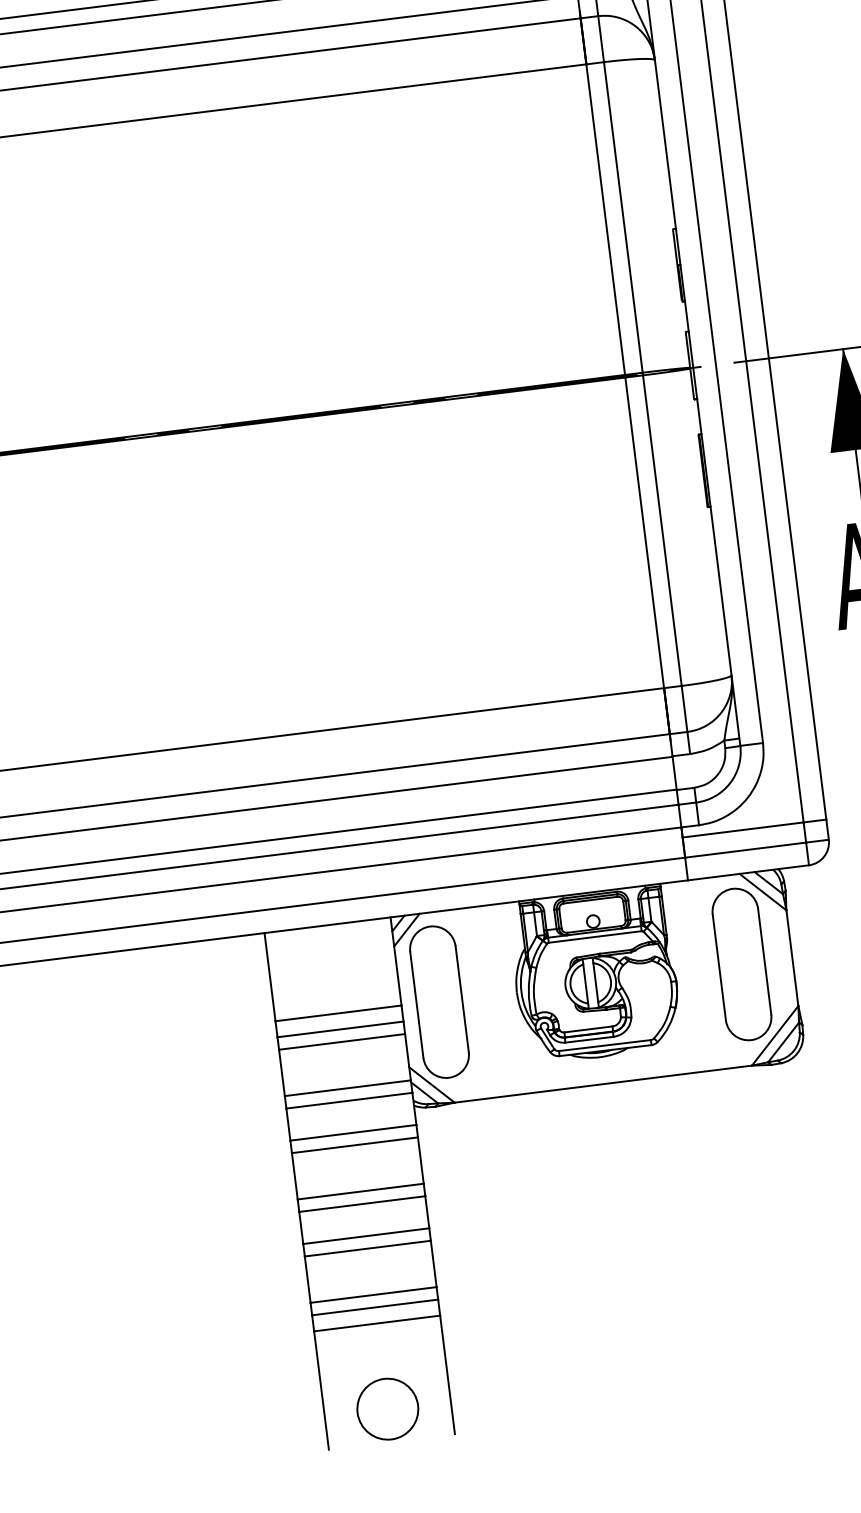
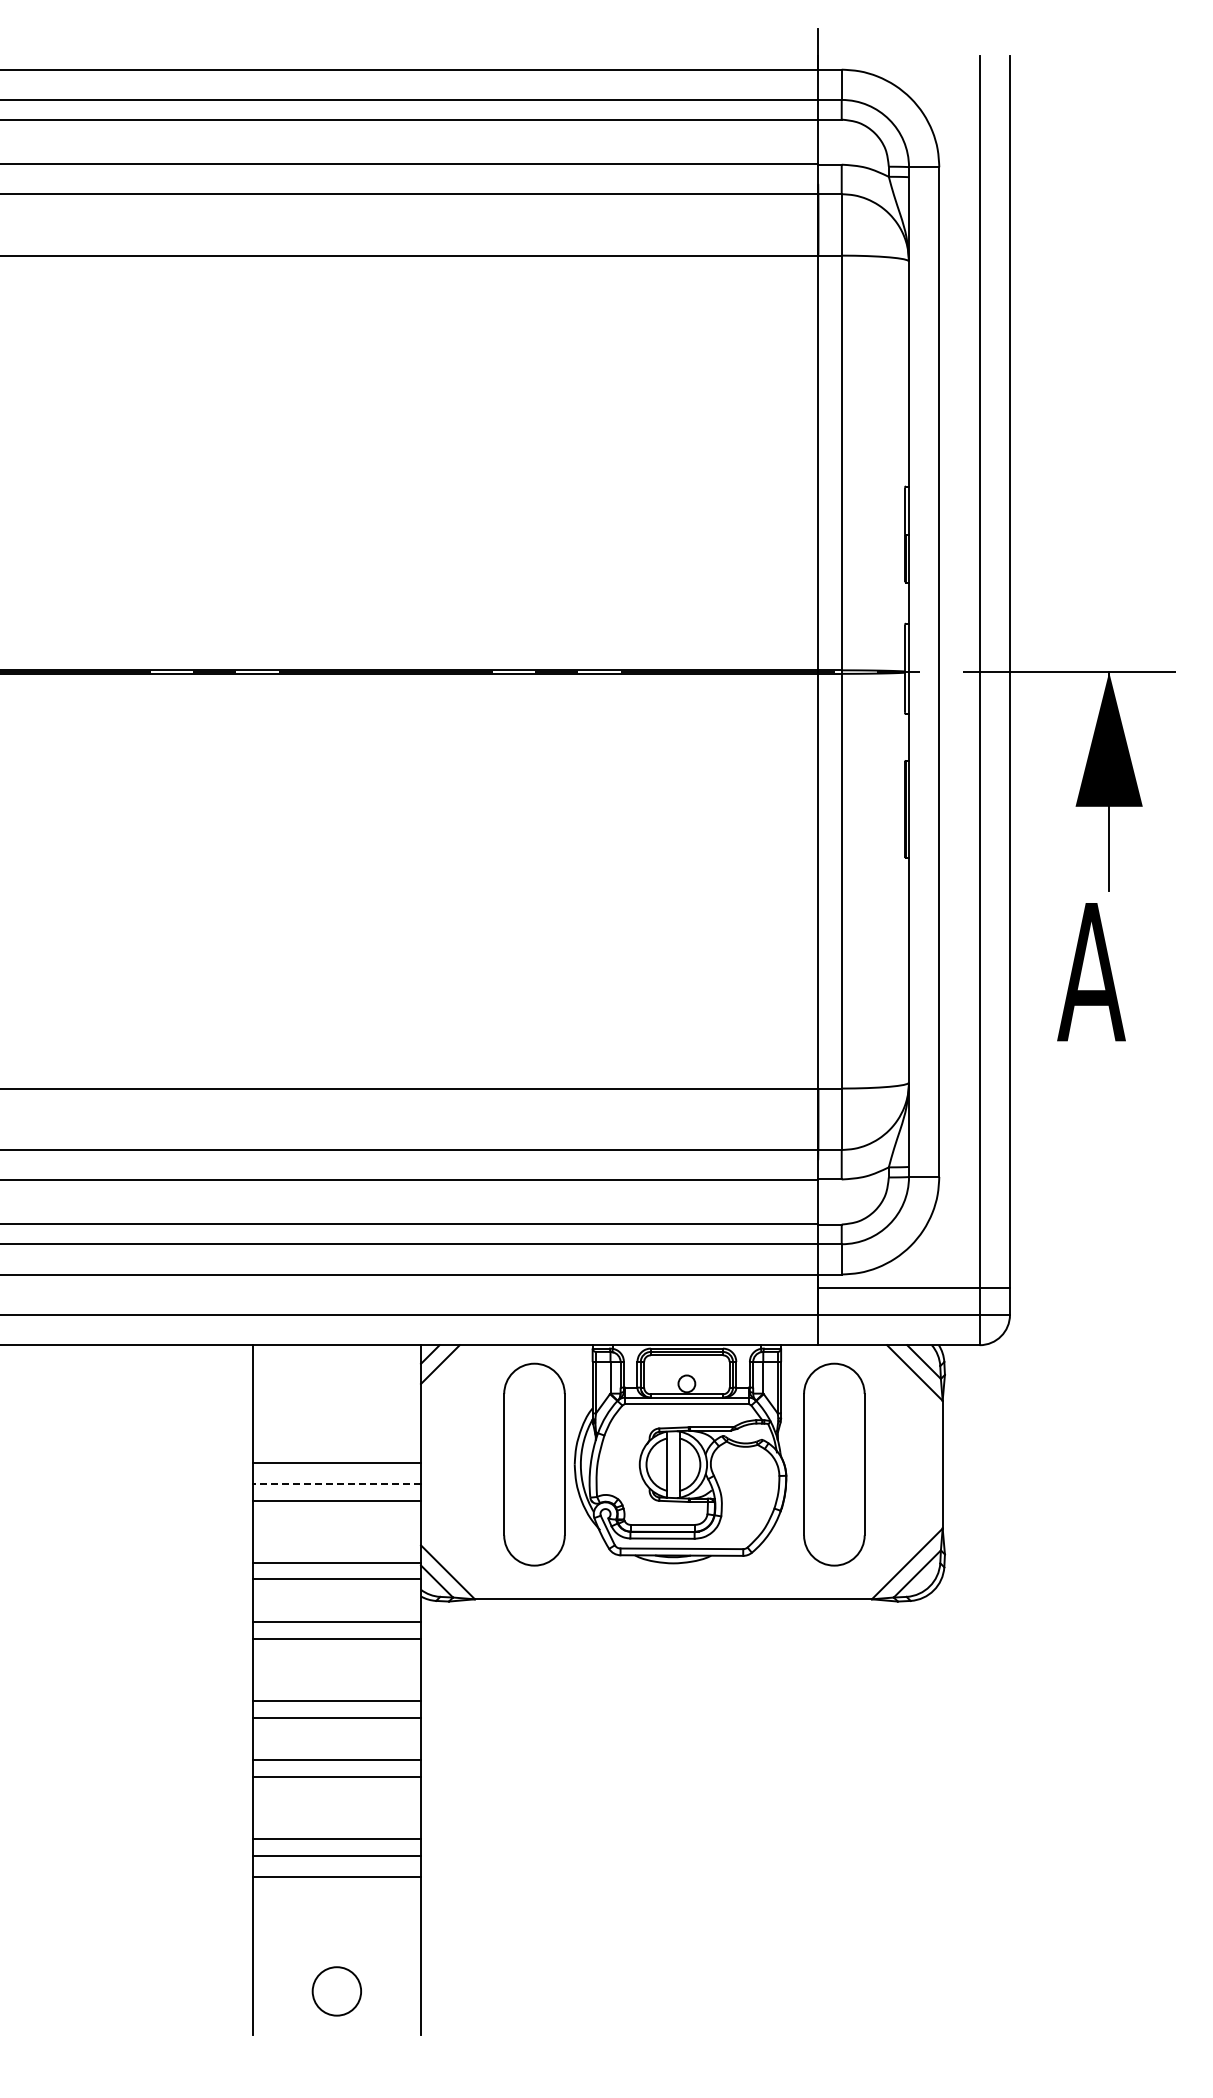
part: (742, 964) -> (834, 1464), moved
part: (439, 1002) -> (534, 1464), moved
line: (340, 1029) -> (336, 1484), solid -> dashed
circle: (387, 1409) -> (336, 1991), size x0.6

